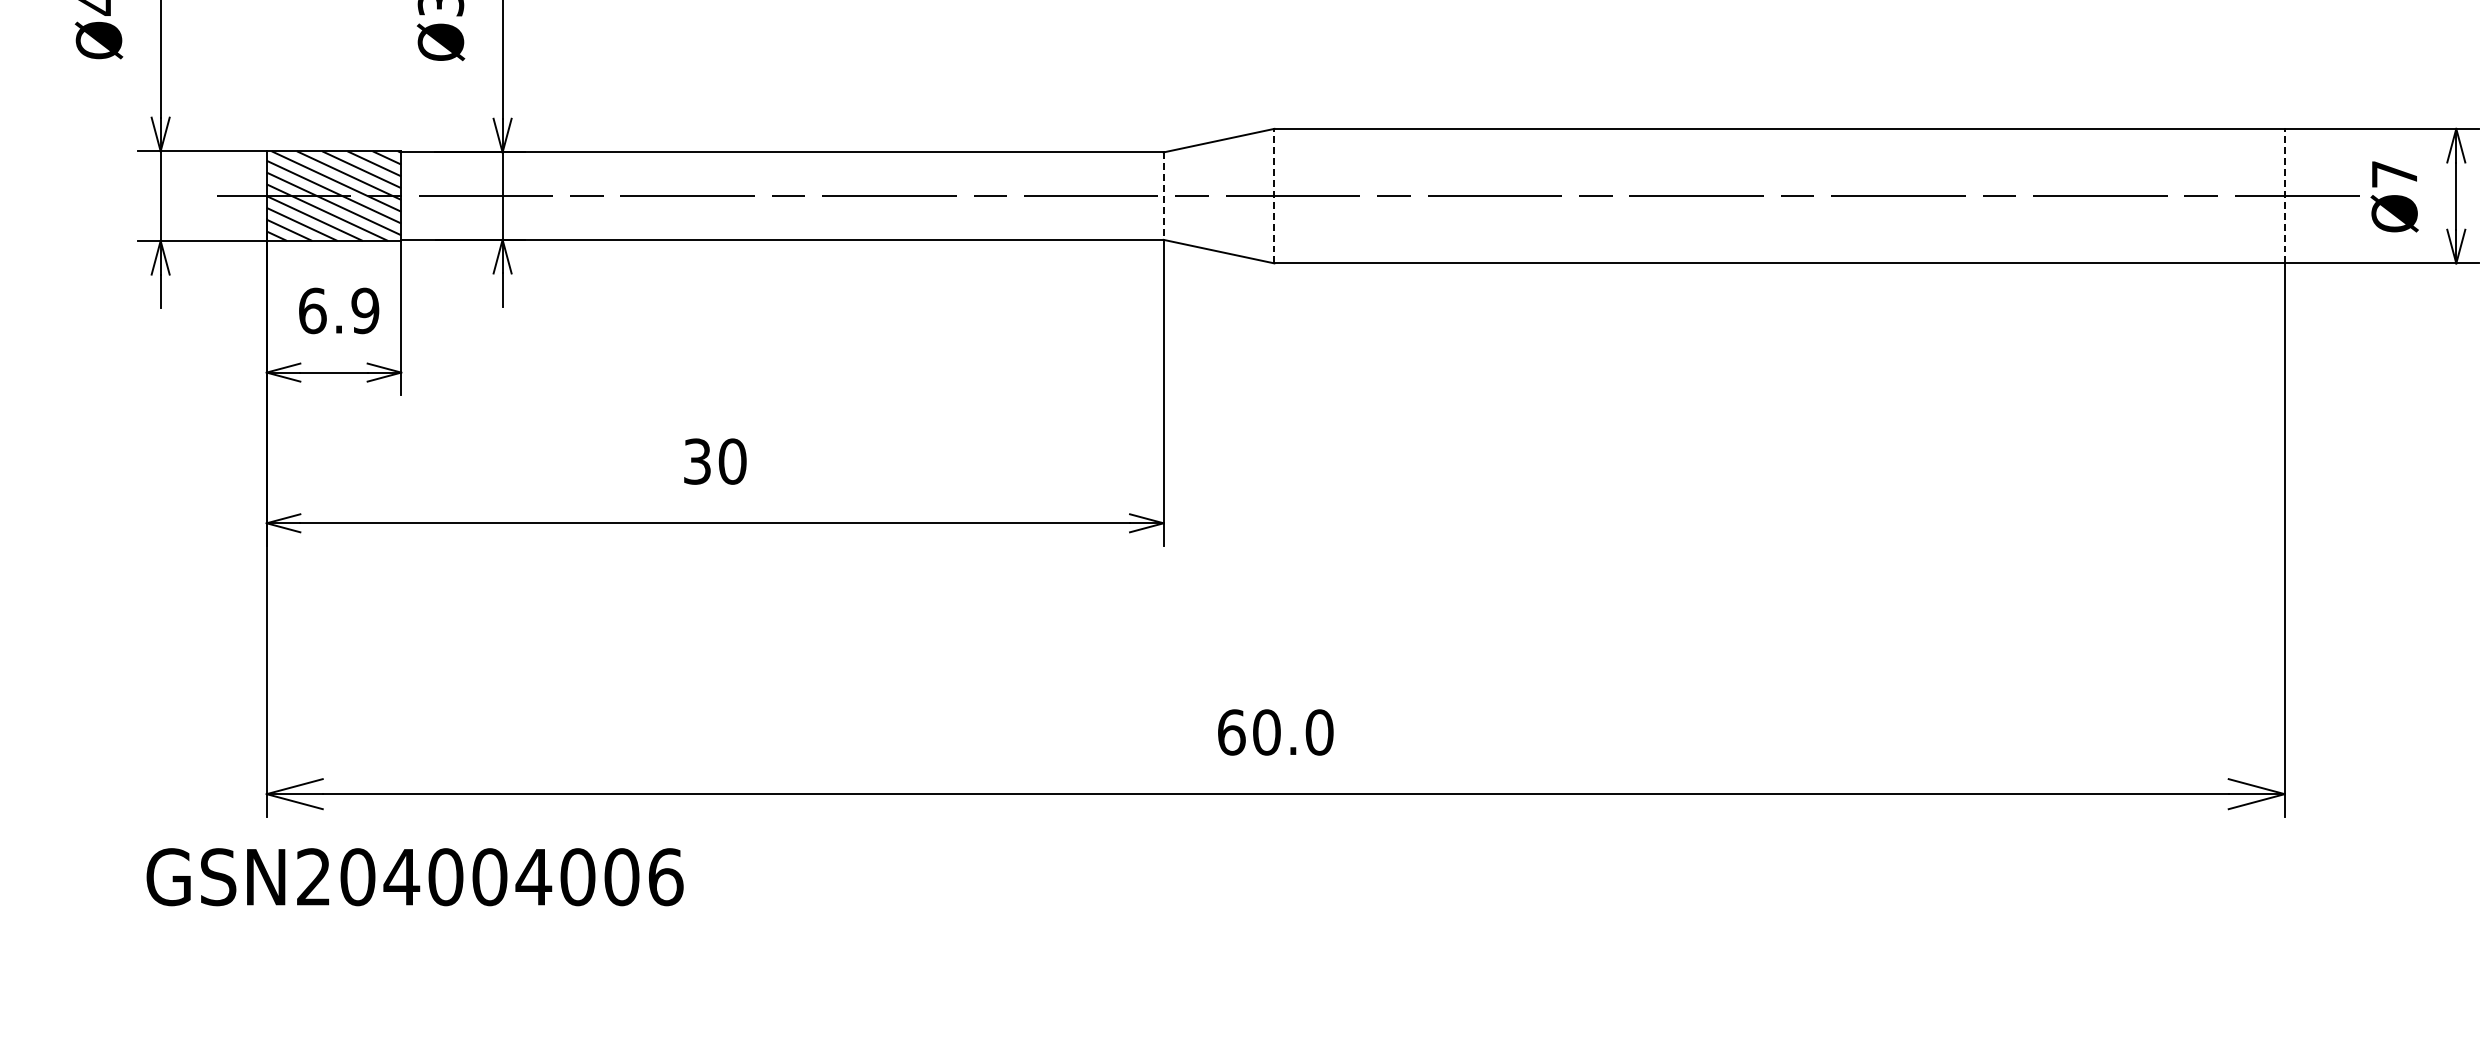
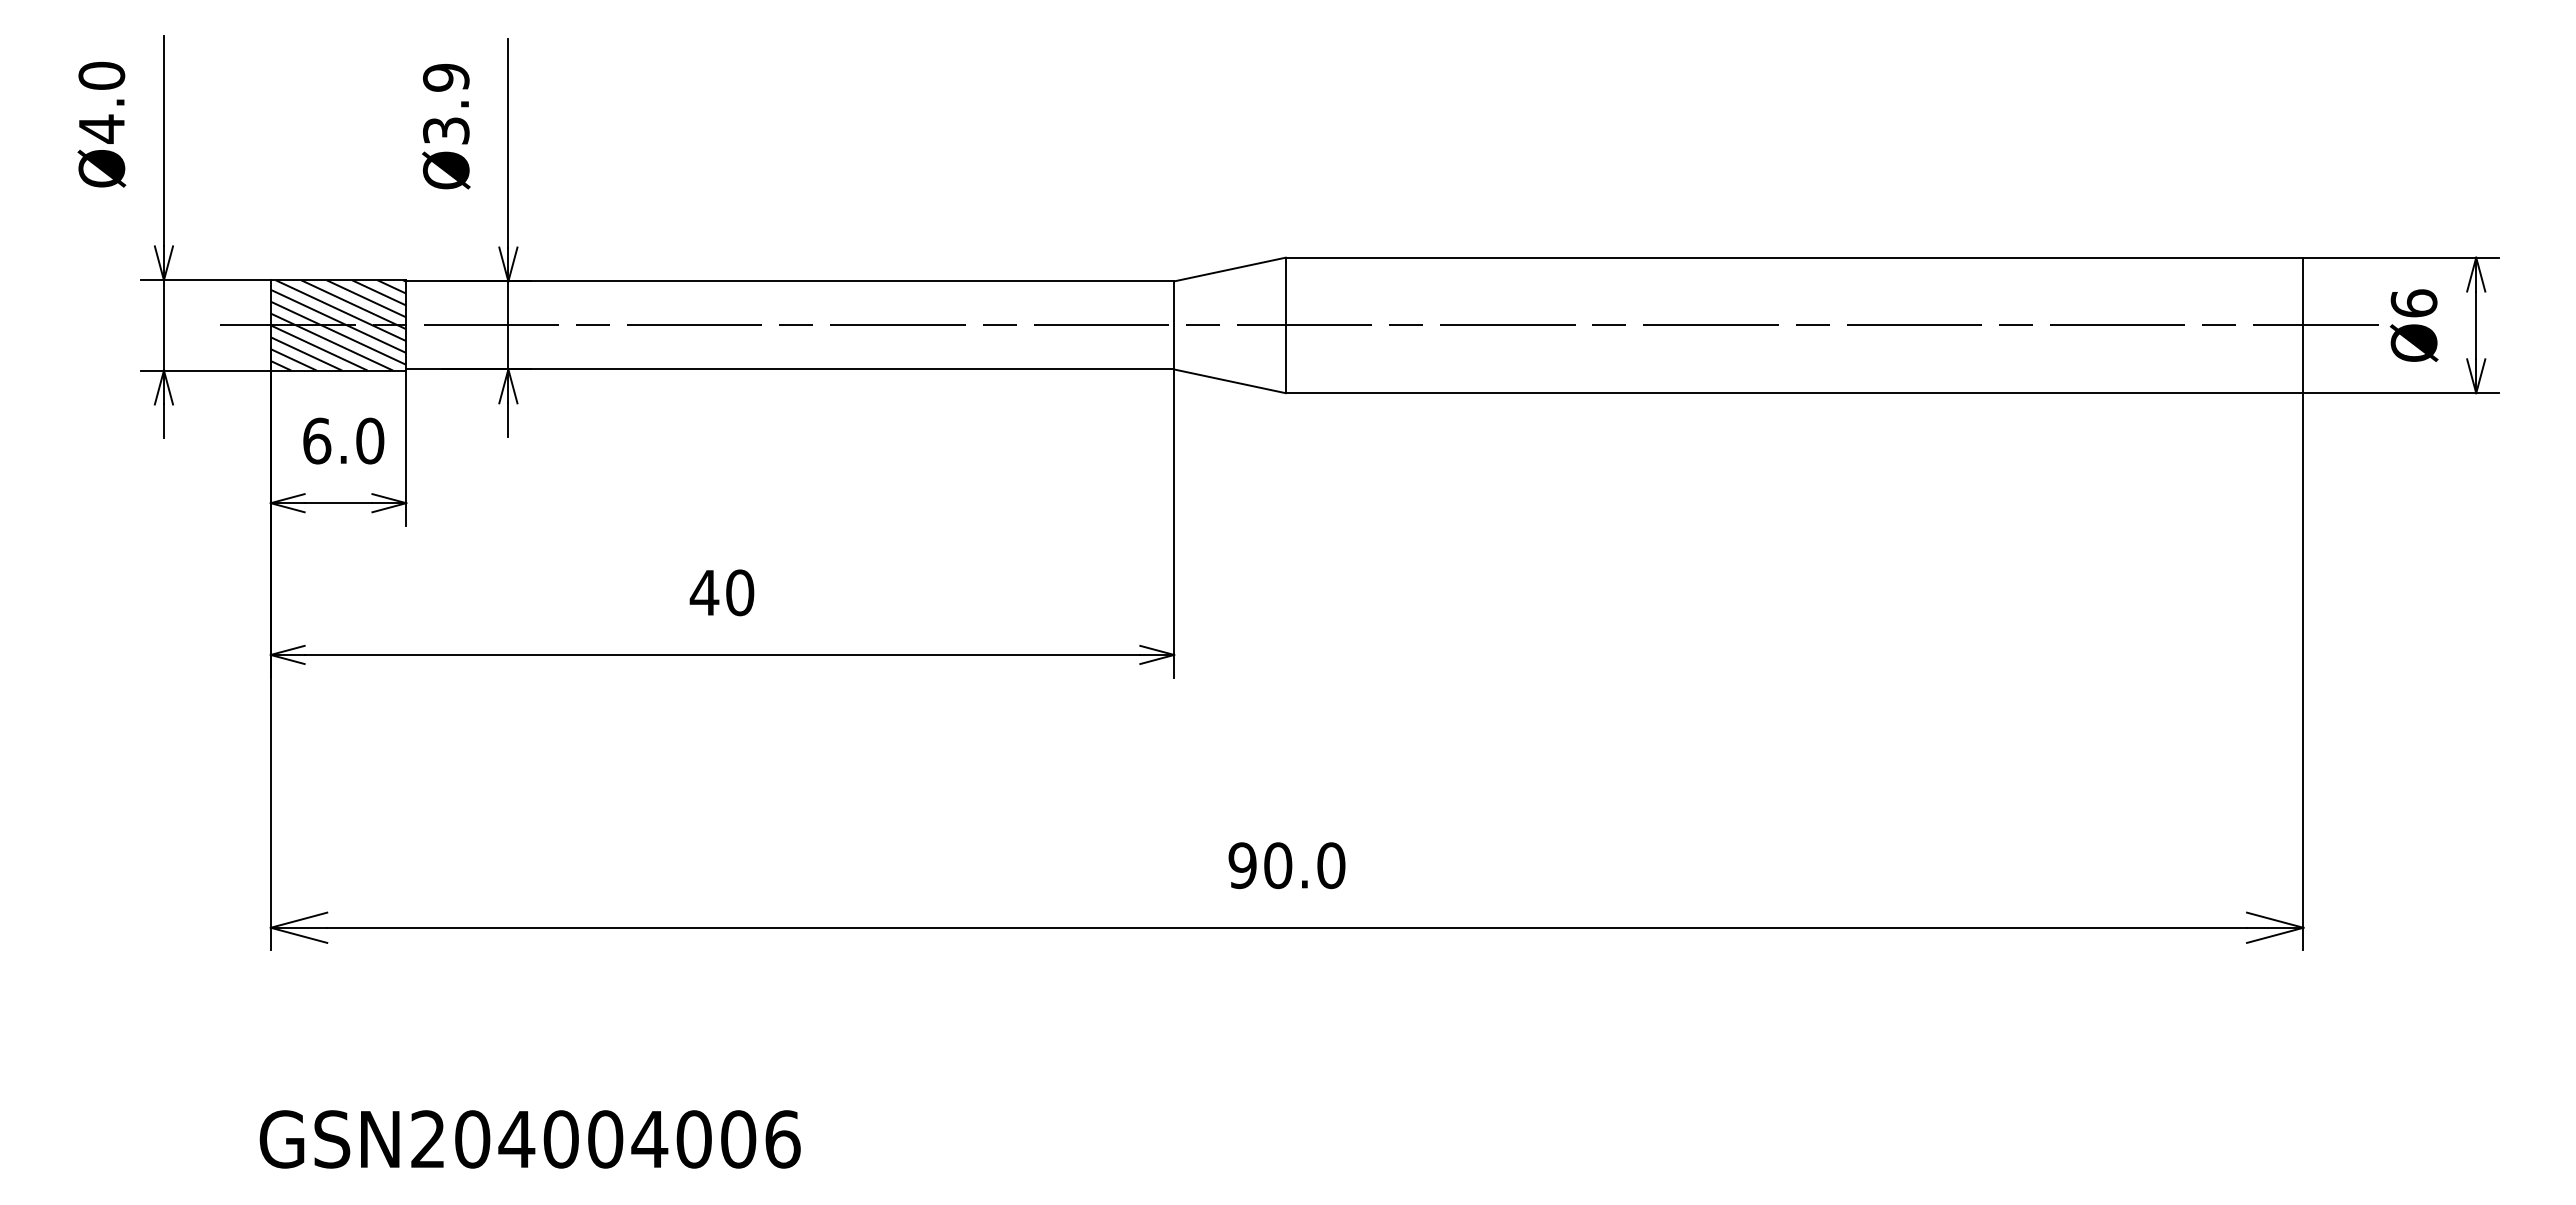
text: (2394, 174) -> (2413, 303), Ø7 -> Ø6
line: (1163, 196) -> (1174, 325), dashed -> solid
line: (1274, 196) -> (1285, 325), dashed -> solid
line: (2284, 196) -> (2303, 325), dashed -> solid
text: (365, 310) -> (370, 440), 6.9 -> 6.0
text: (697, 461) -> (704, 592), 30 -> 40
text: (1231, 732) -> (1242, 865), 60.0 -> 90.0
text: (414, 877) -> (529, 1139), moved

